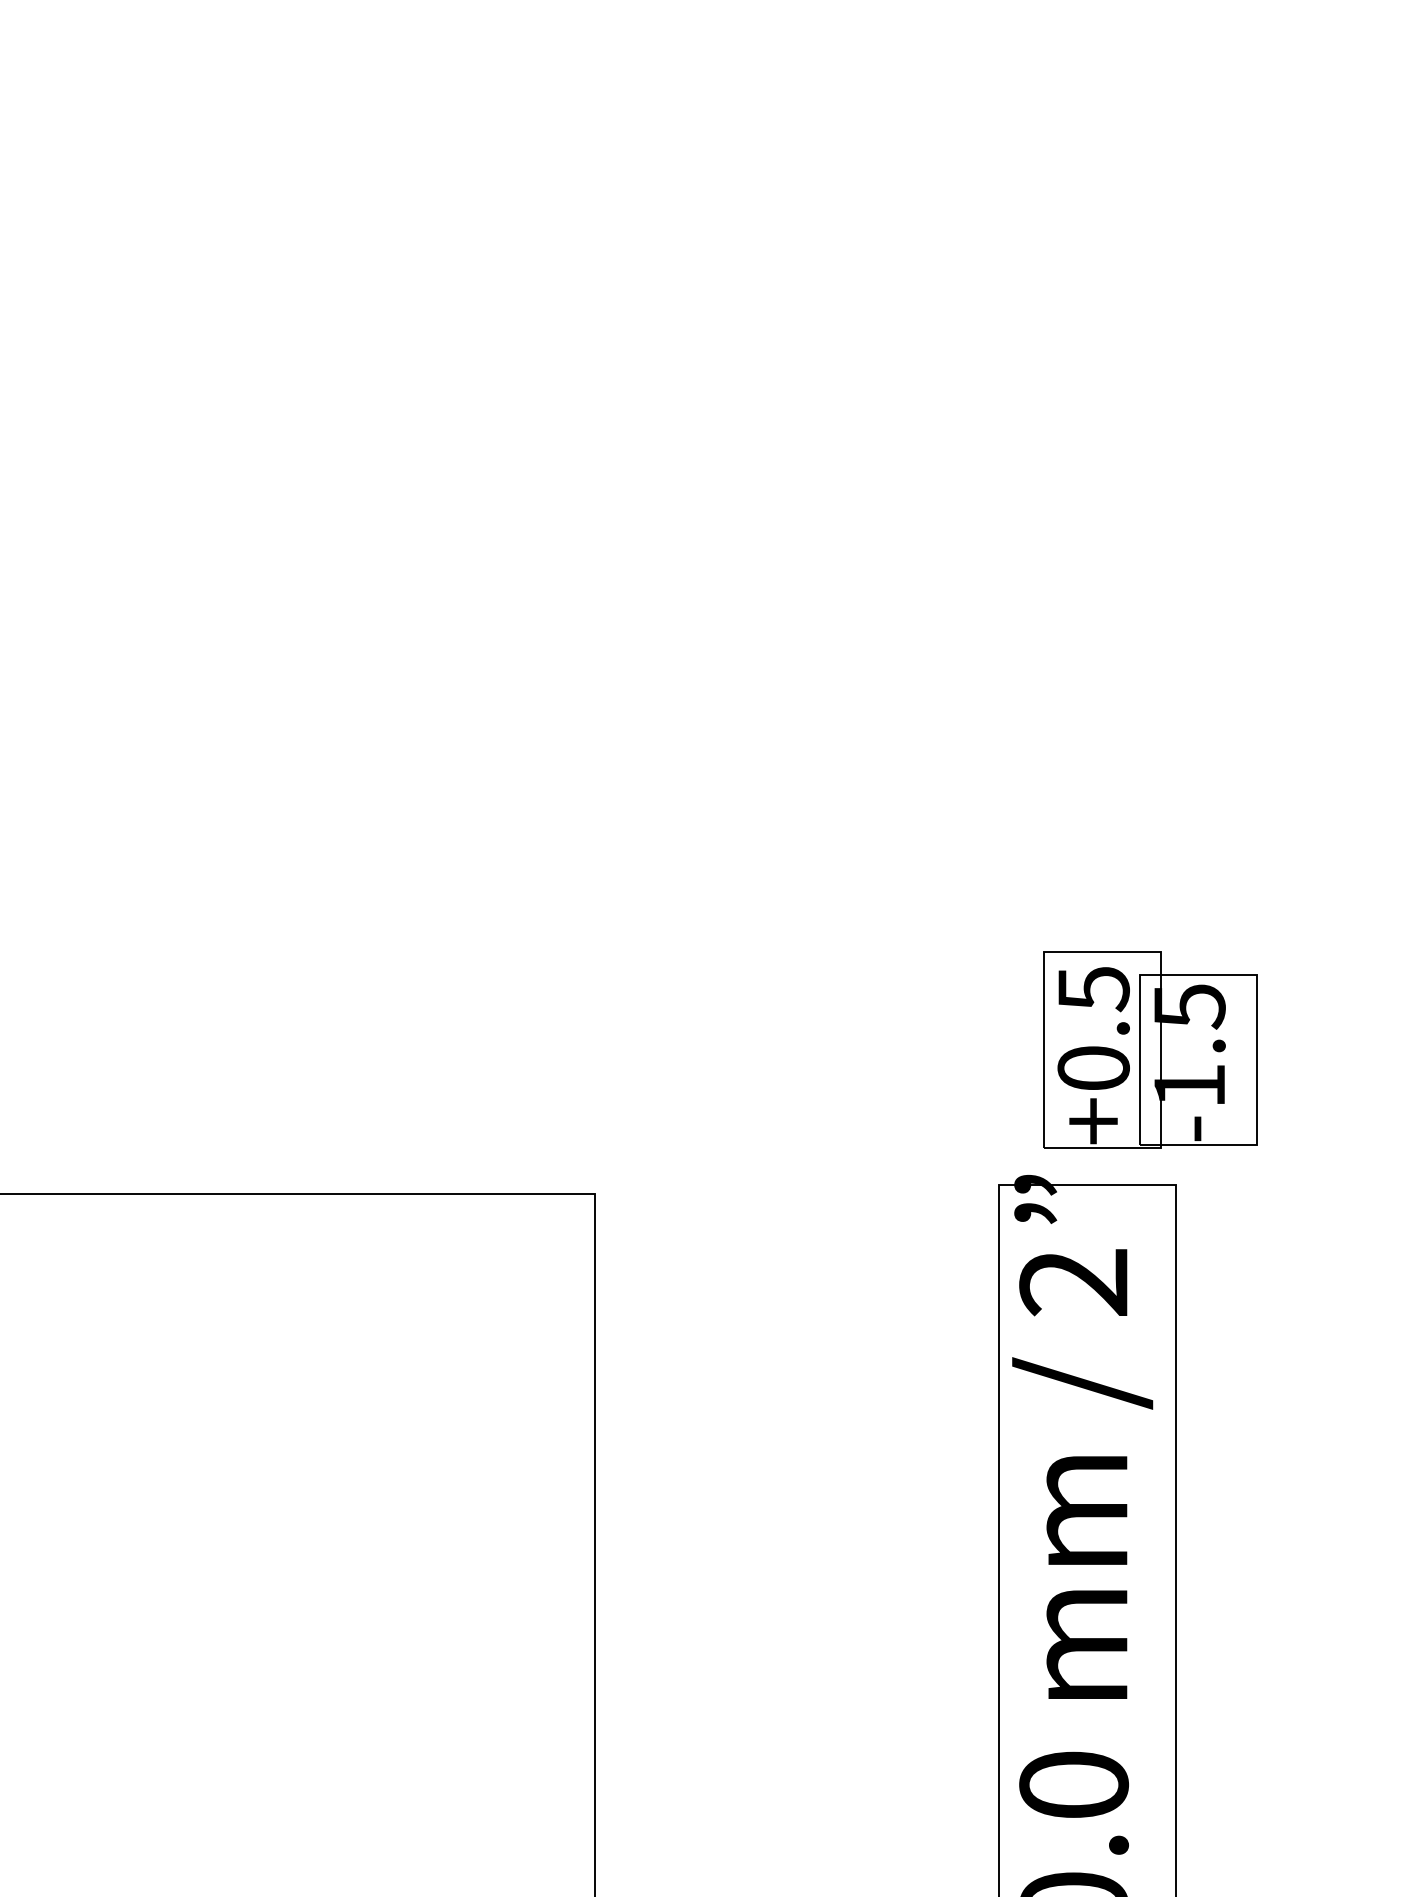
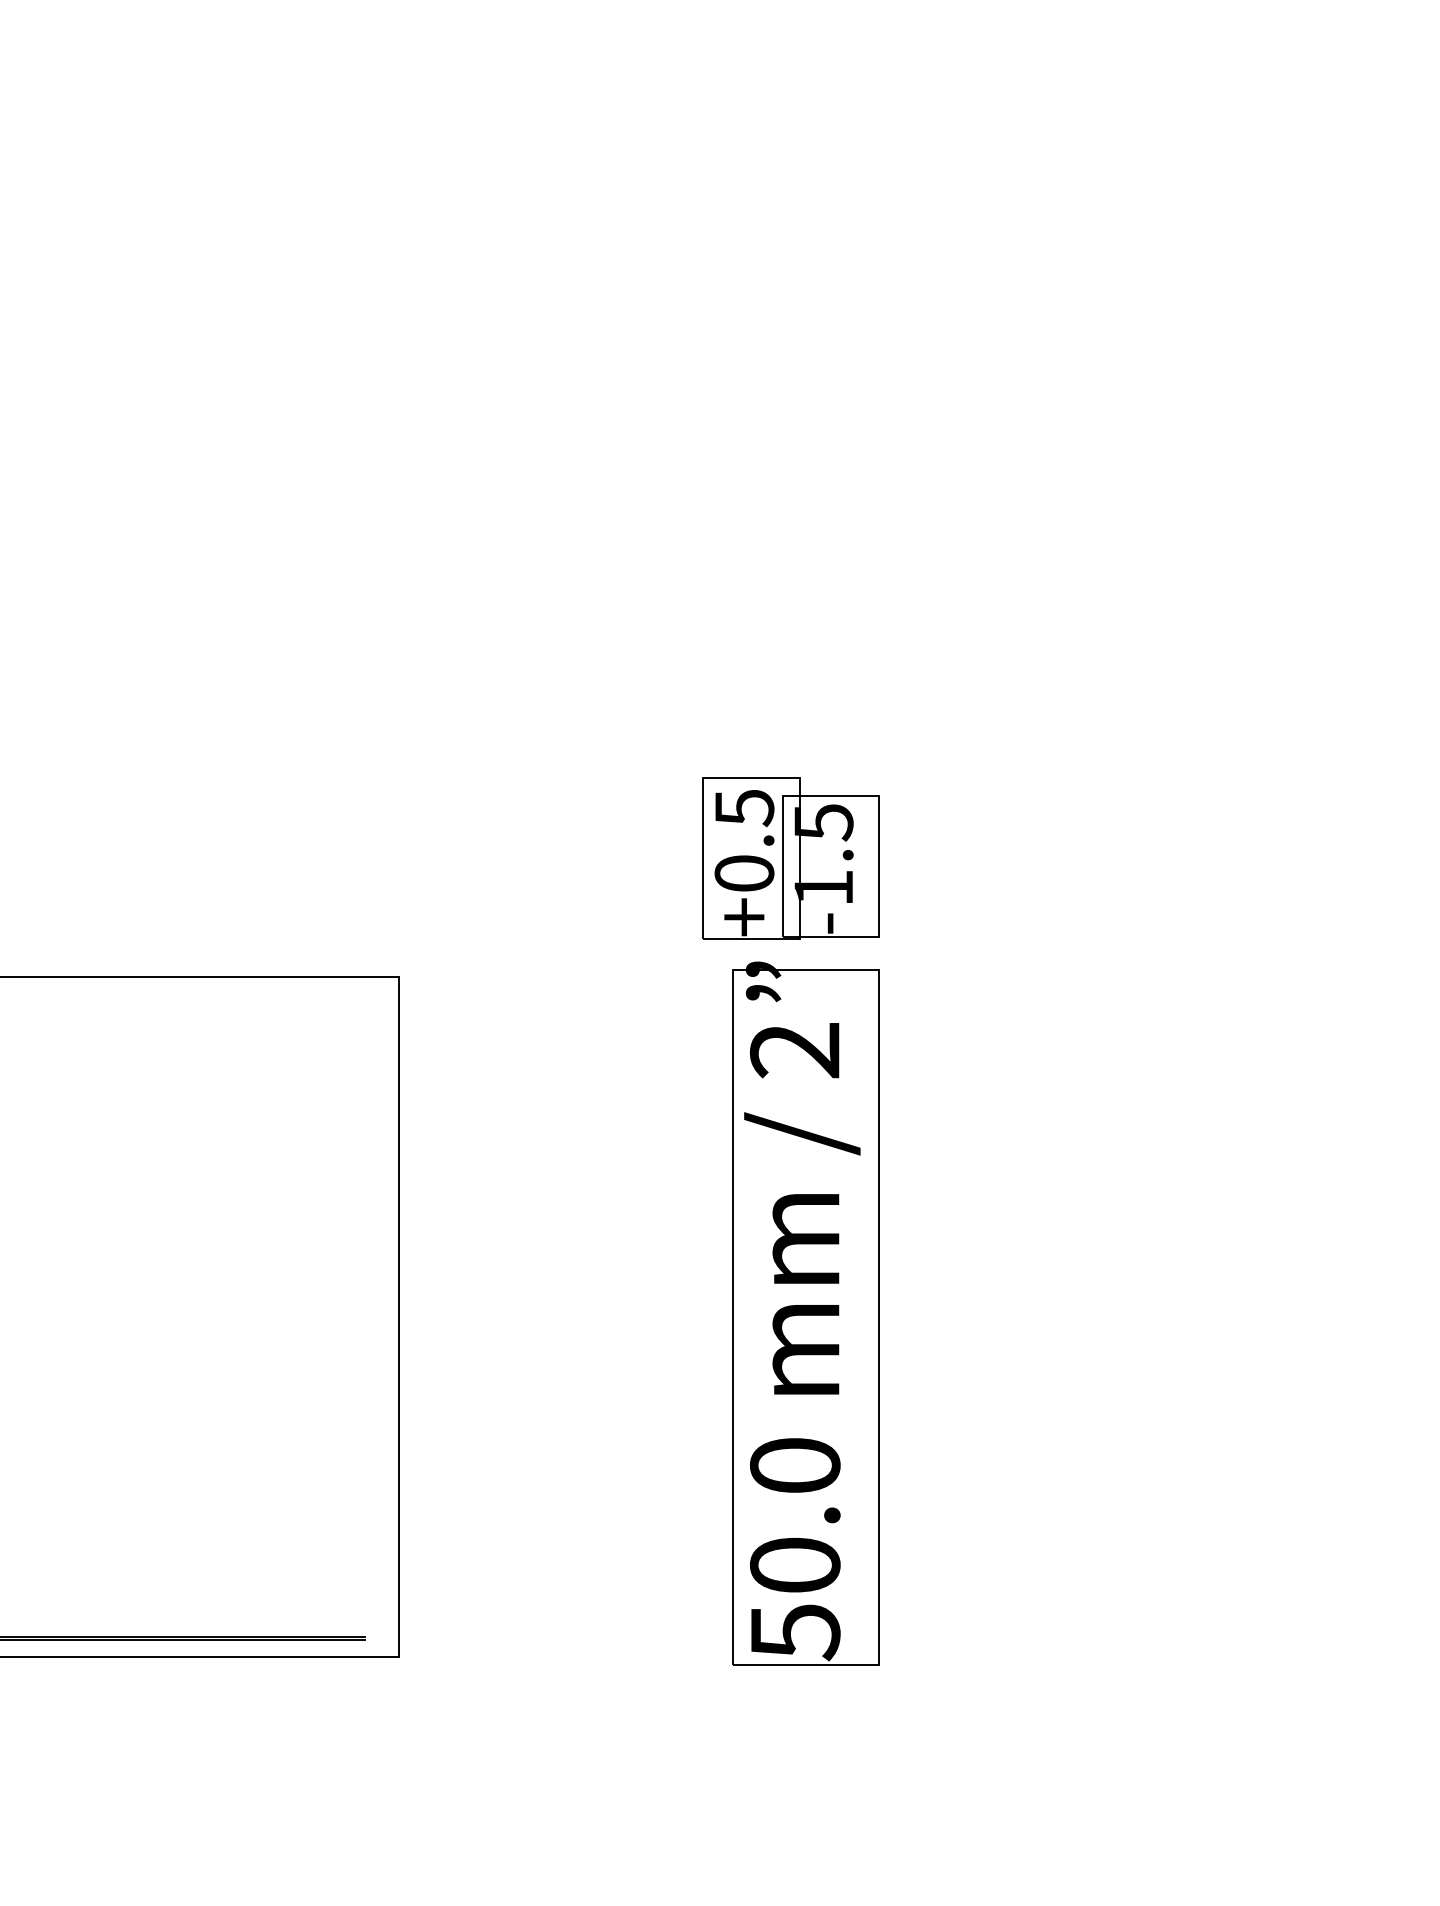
part: (1149, 1050) -> (790, 858), moved

